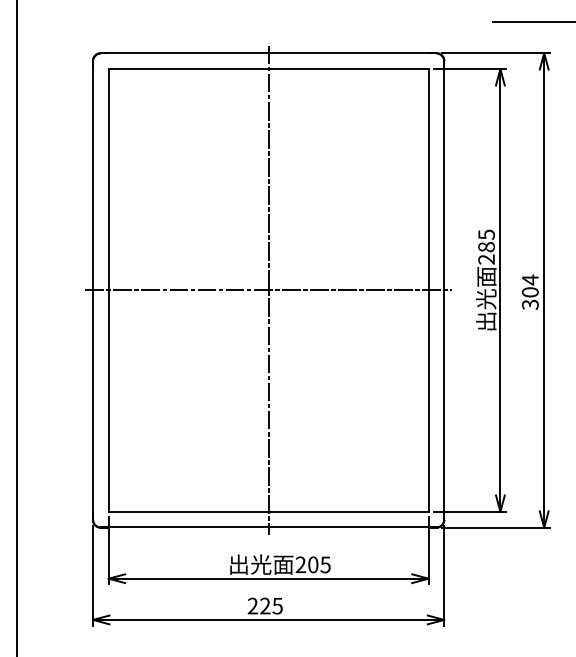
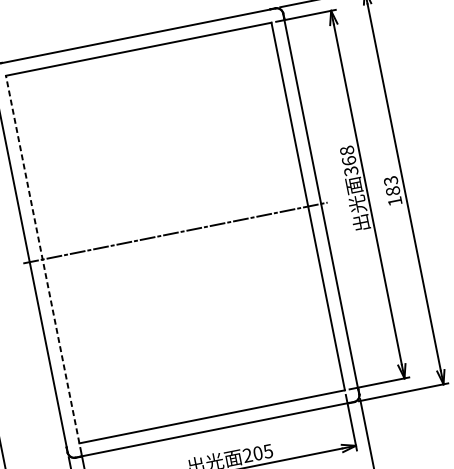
text: (486, 246) -> (349, 160), 285 -> 368
line: (108, 289) -> (42, 258), solid -> dashed
line: (268, 290) -> (175, 233), removed
text: (530, 292) -> (393, 191), 304 -> 183

